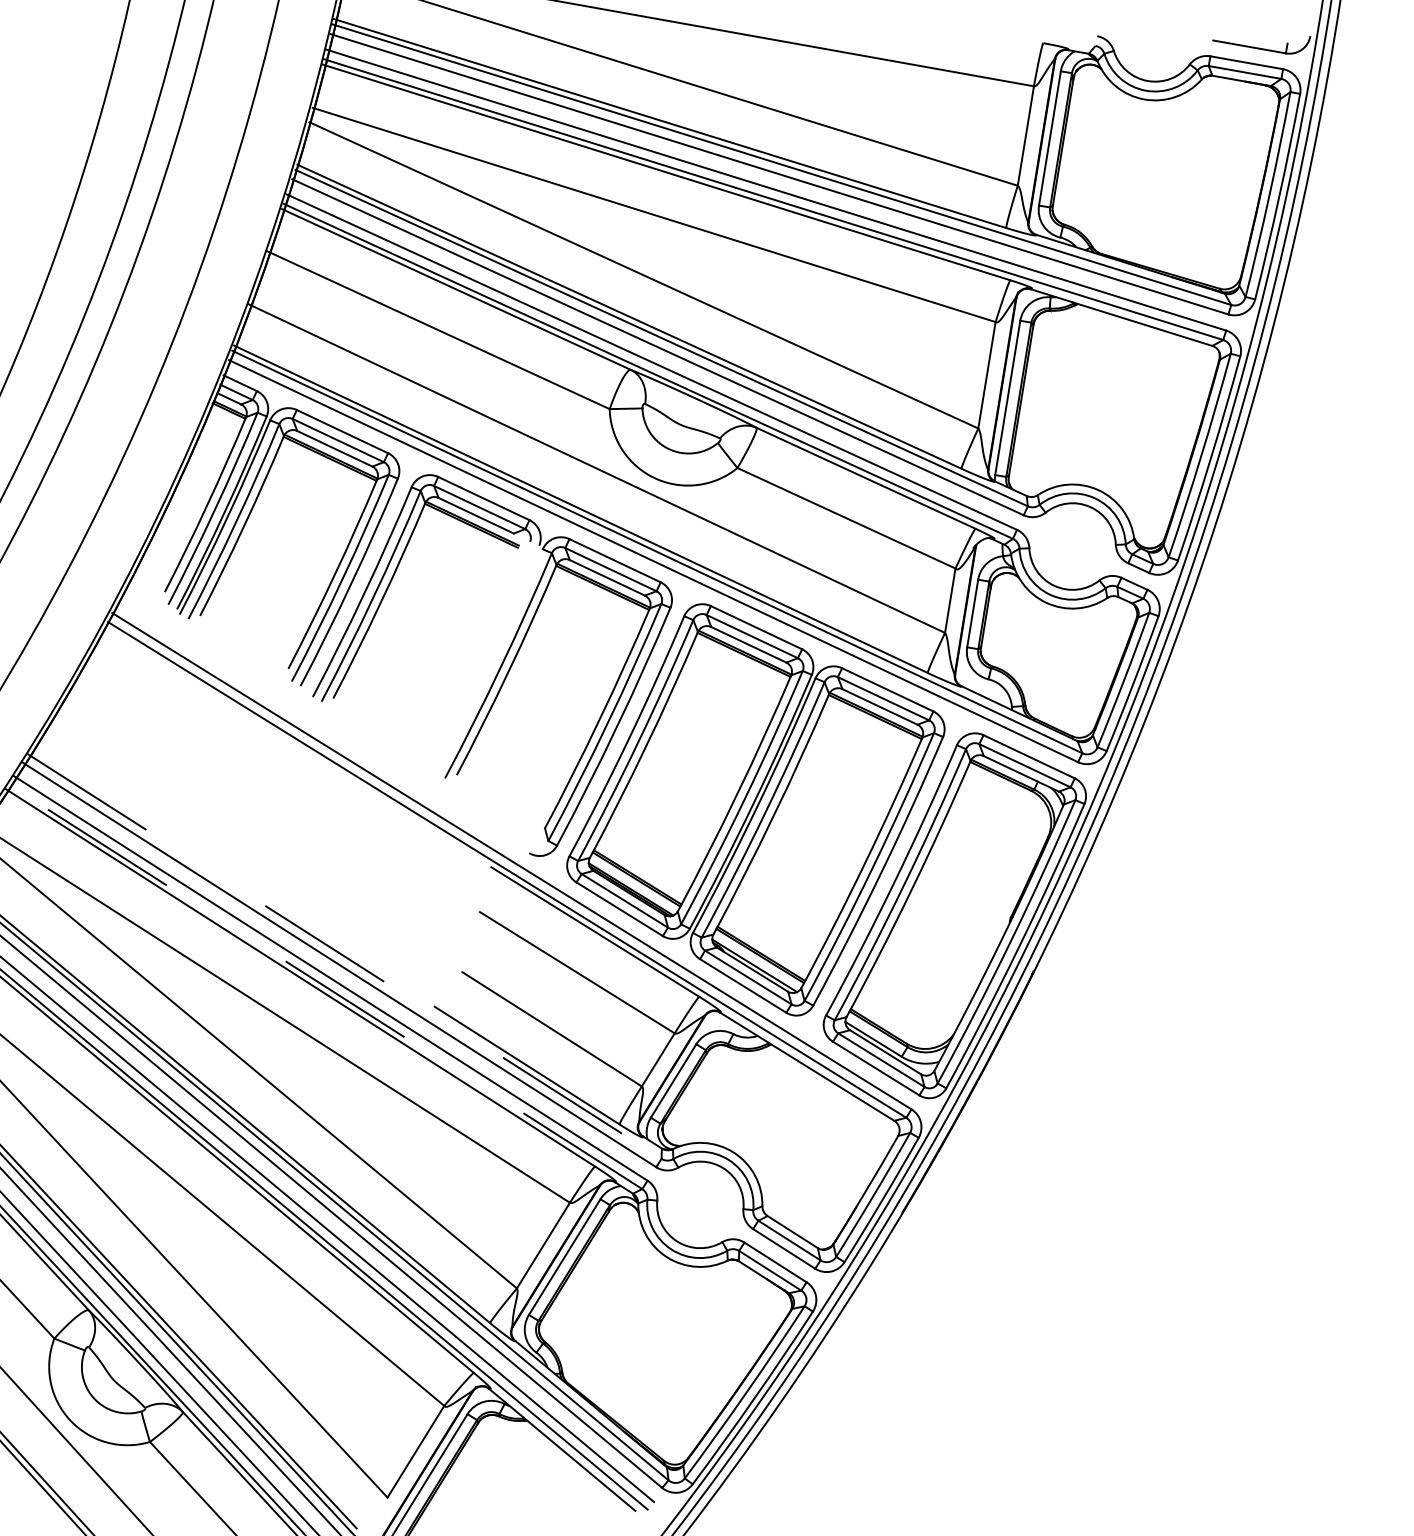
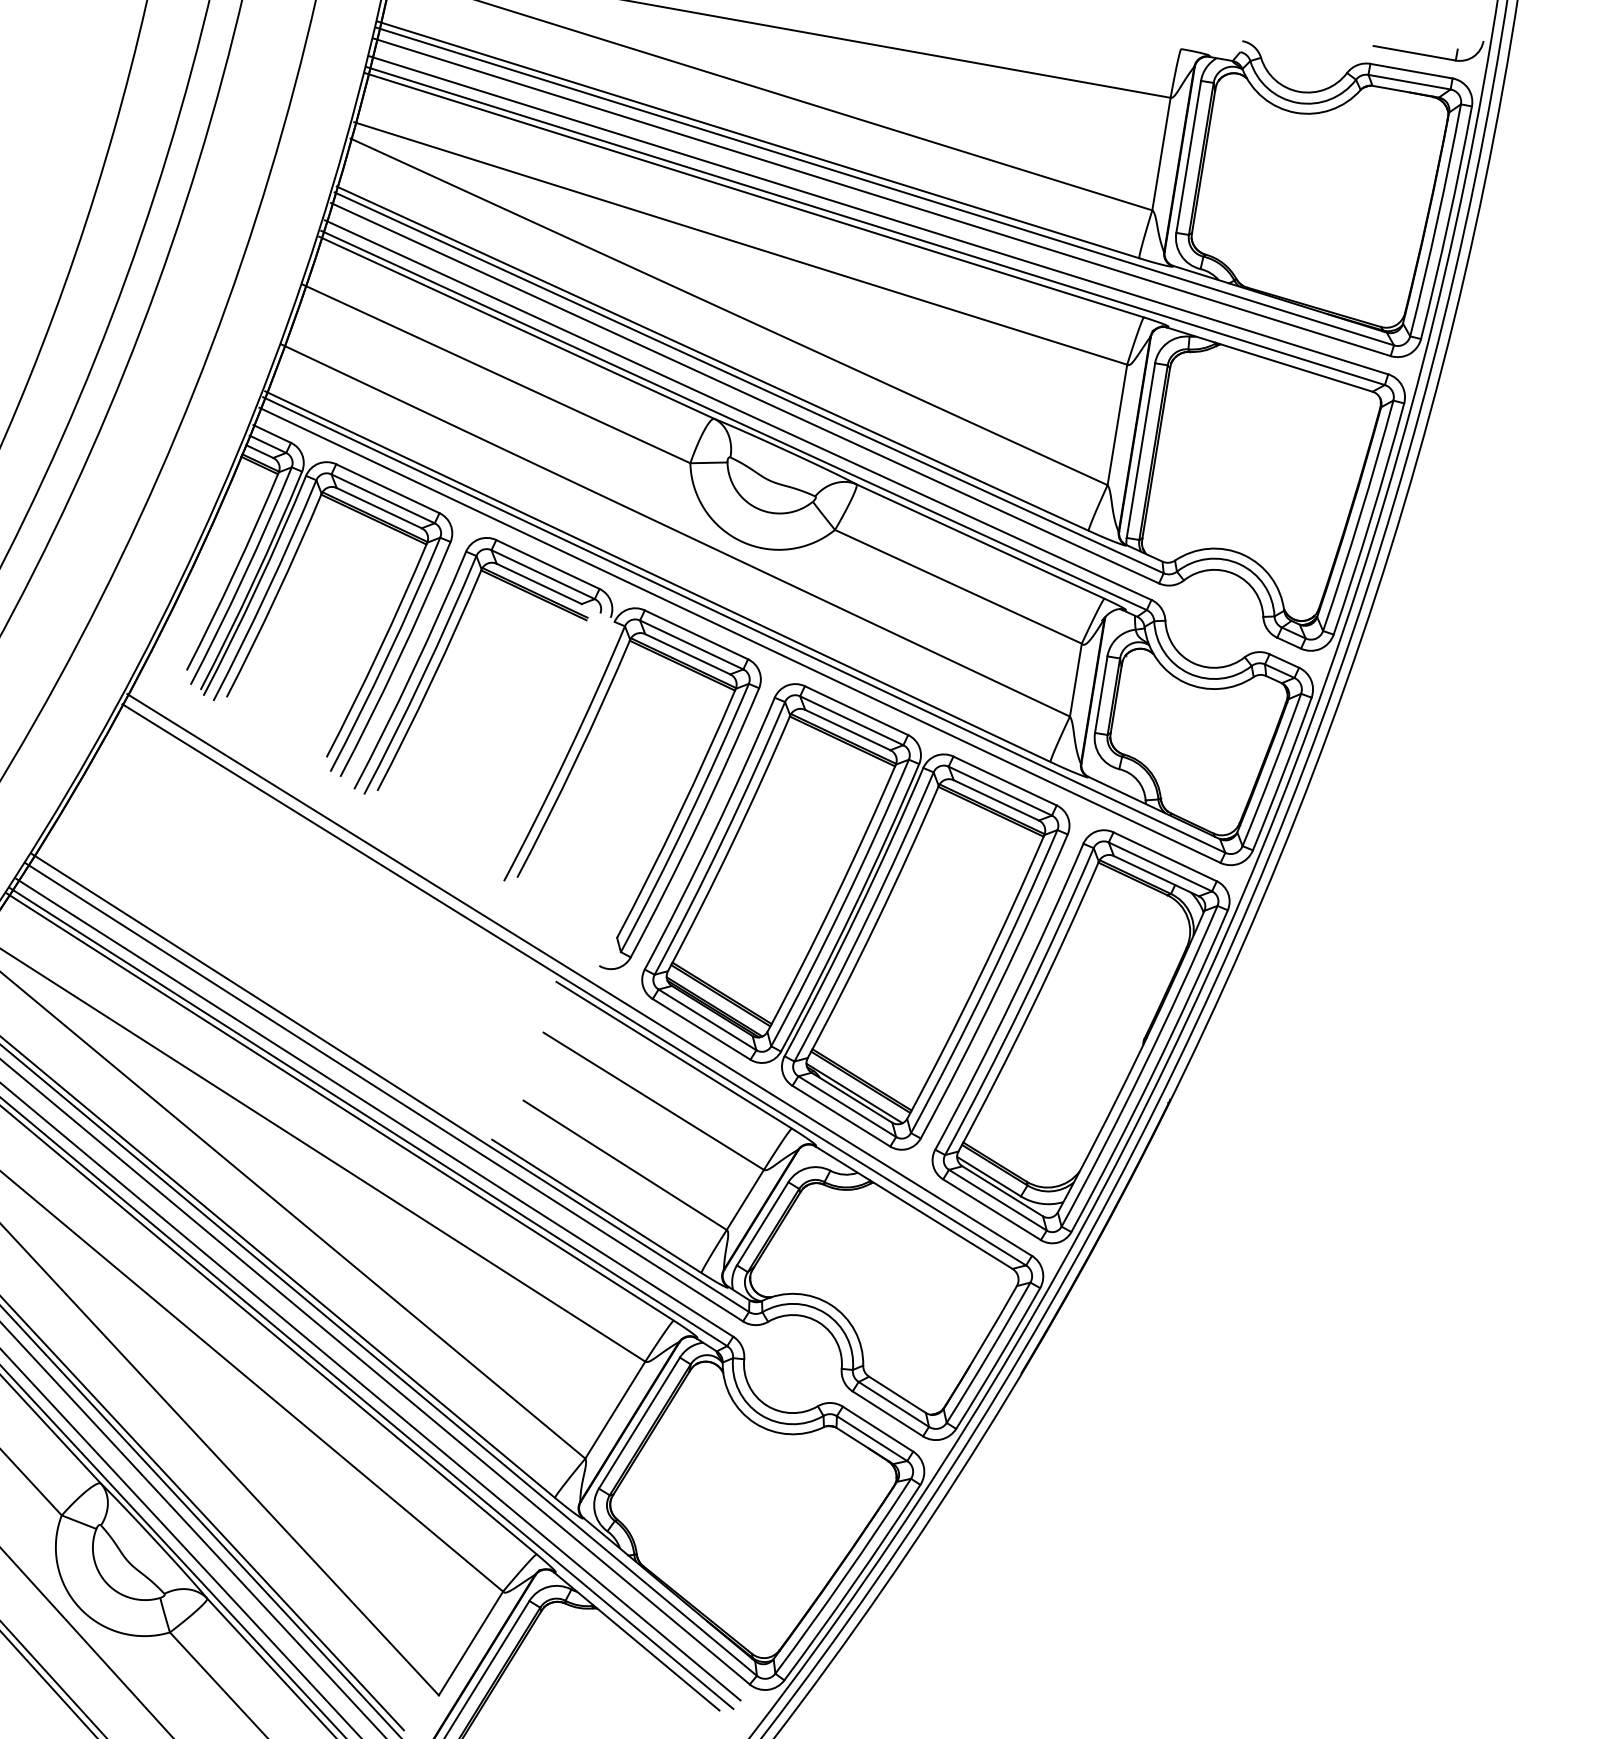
line: (344, 956) -> (390, 1082), dashed -> solid
line: (325, 987) -> (368, 1117), dashed -> solid

